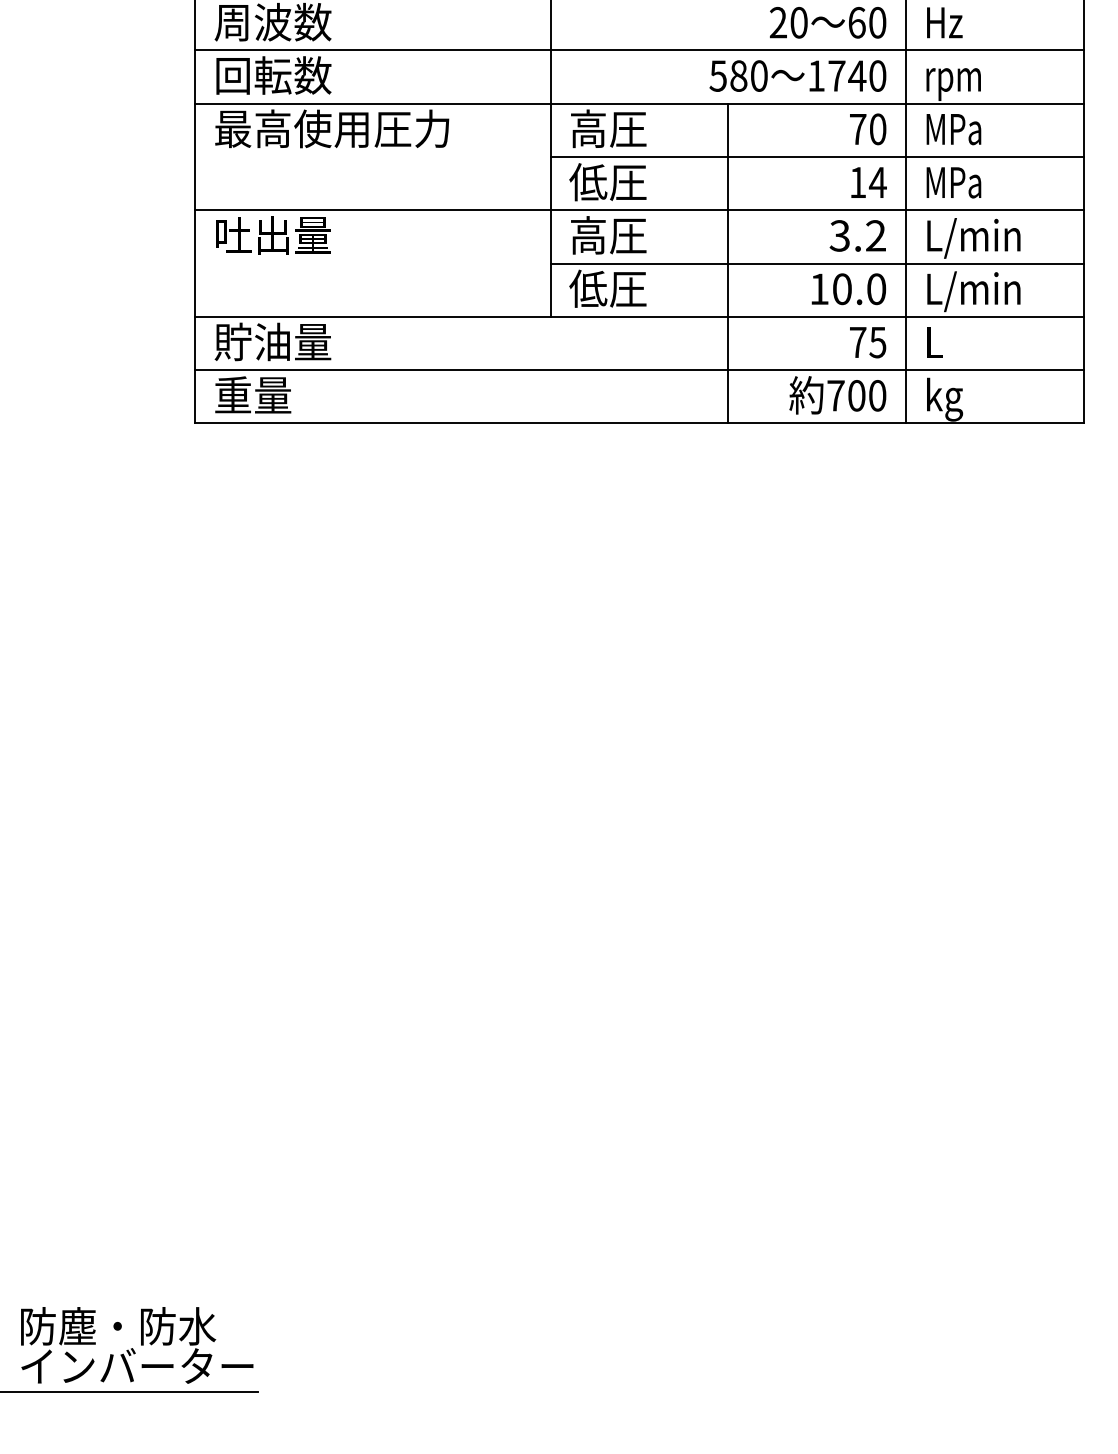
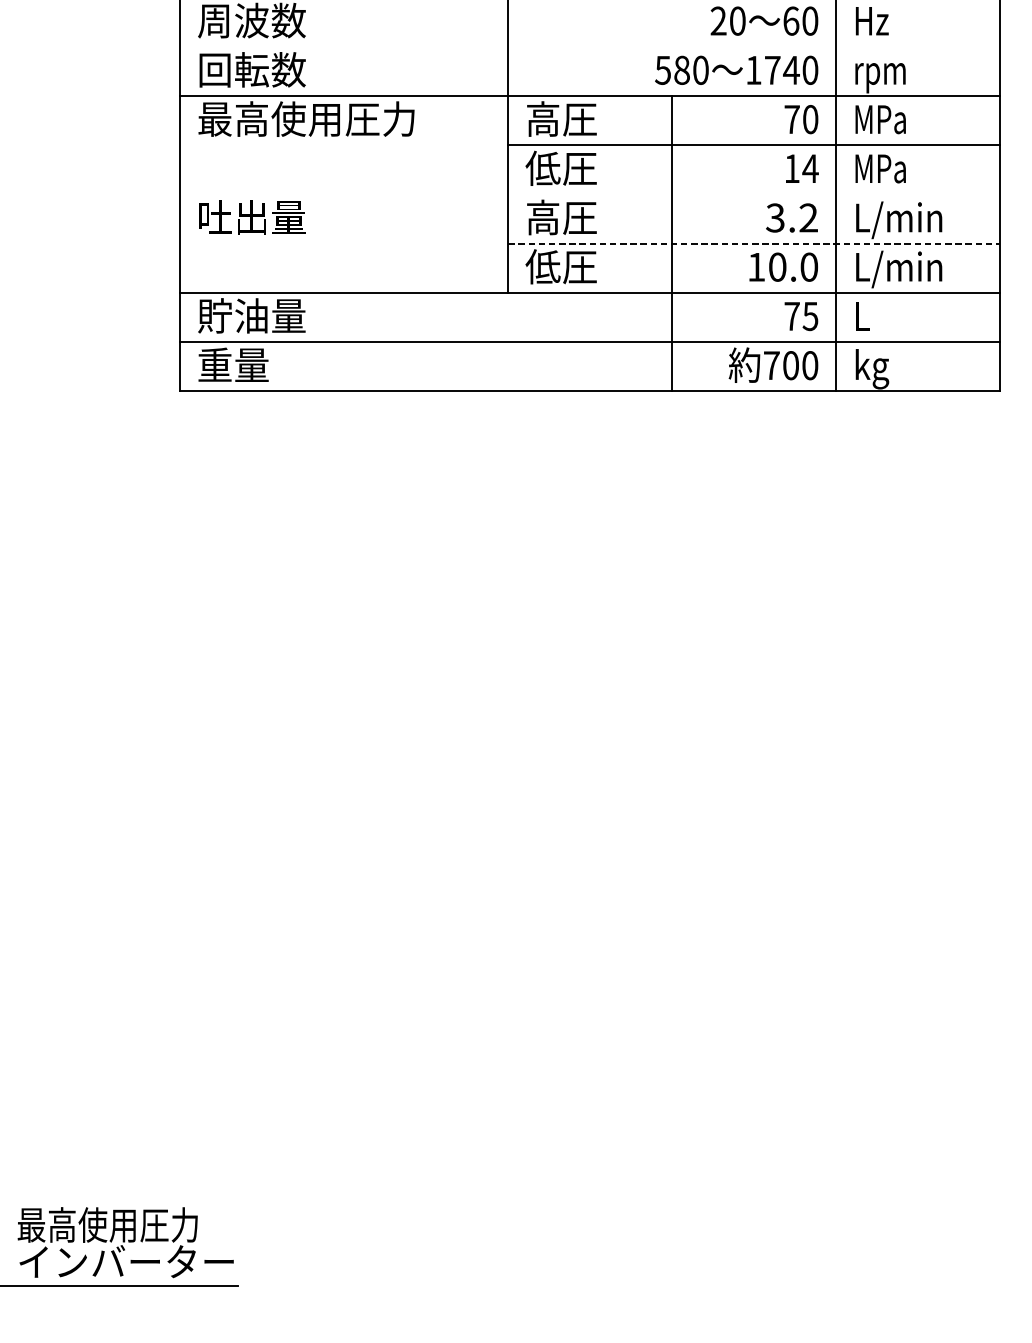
line: (639, 50) -> (590, 46), removed
line: (639, 210) -> (590, 194), removed
line: (817, 263) -> (754, 243), solid -> dashed
text: (117, 1326) -> (108, 1225), 防塵・防水 -> 最高使用圧力

